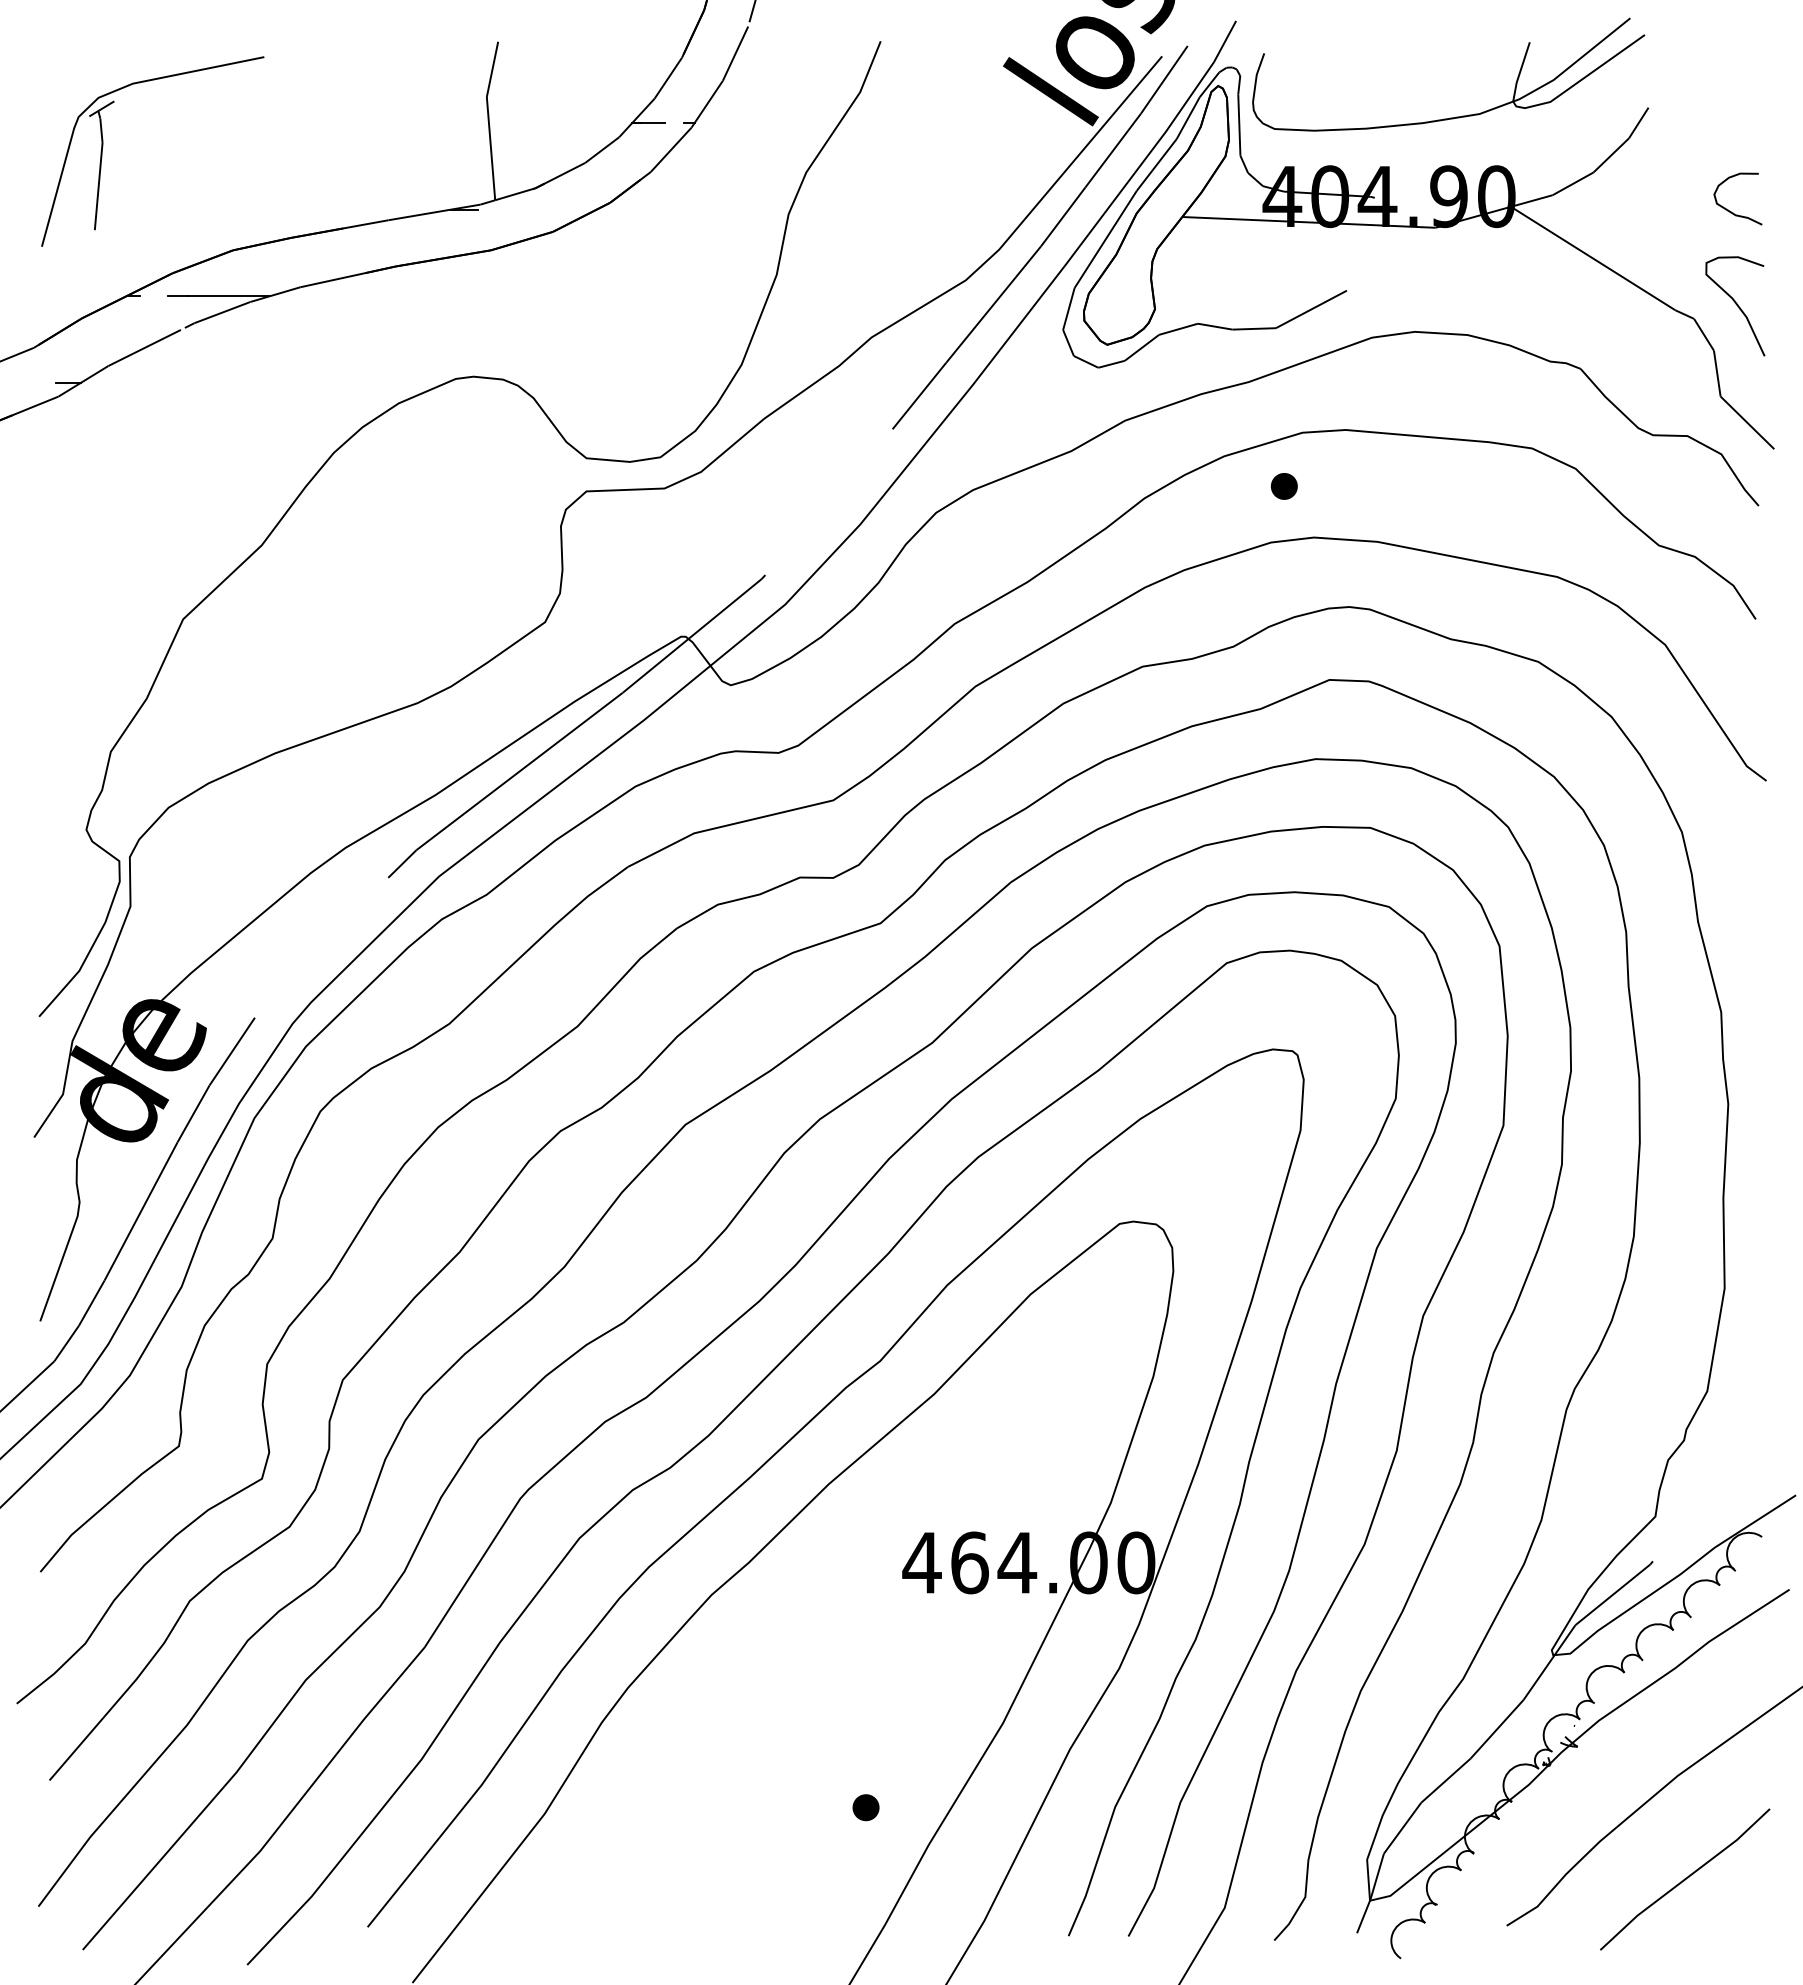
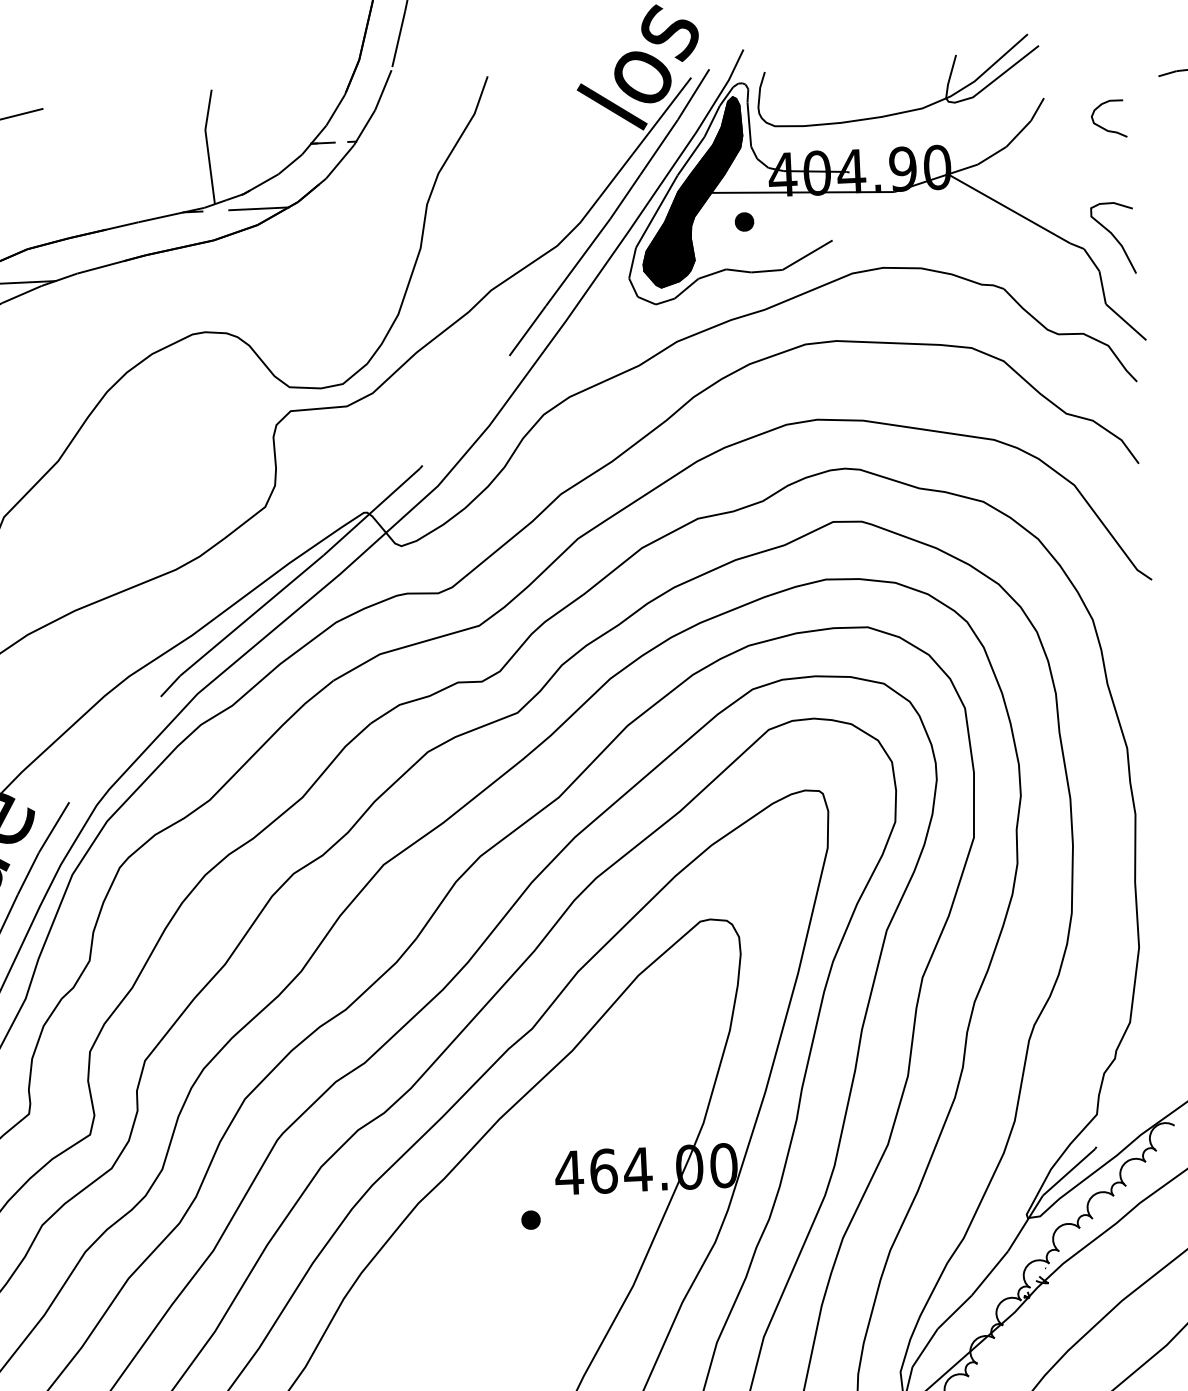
line: (555, 209) -> (258, 208), added
curve: (1728, 209) -> (1102, 127), moved
fill: (1155, 214) -> (691, 191), added
part: (1284, 486) -> (744, 222), moved
part: (865, 1807) -> (530, 1220), moved

